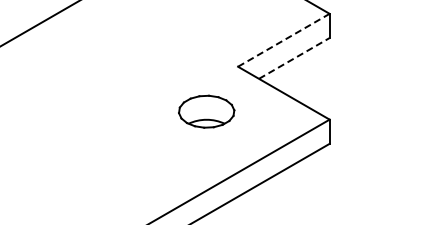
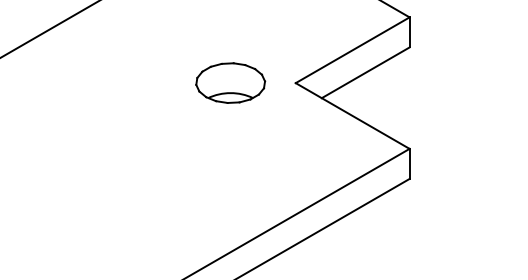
line: (283, 40) -> (352, 50), dashed -> solid
line: (294, 58) -> (365, 72), dashed -> solid
part: (206, 111) -> (230, 82), moved

